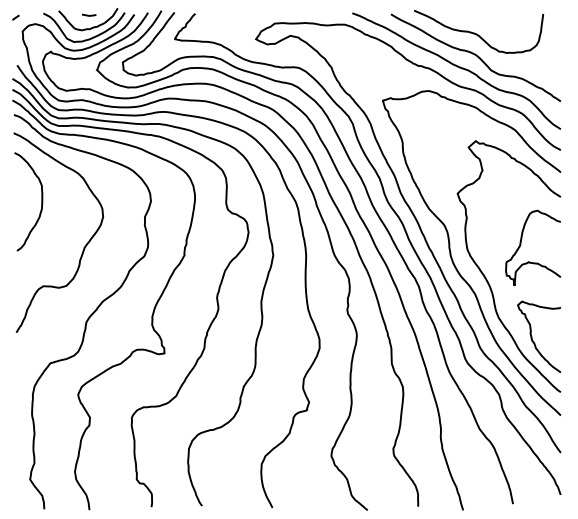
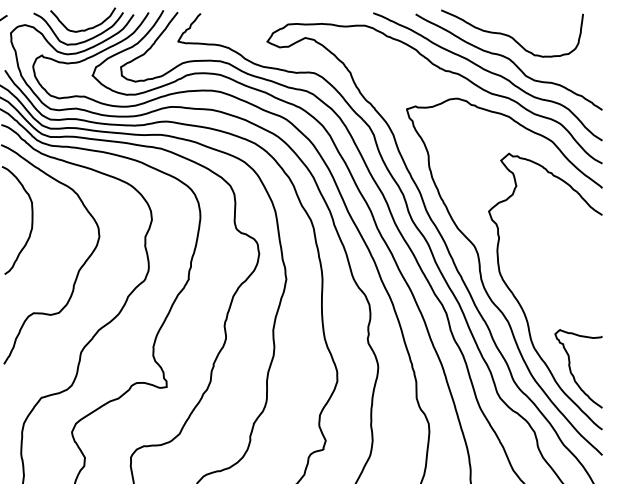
line: (88, 14) -> (83, 14), removed
curve: (521, 245) -> (559, 268), removed

